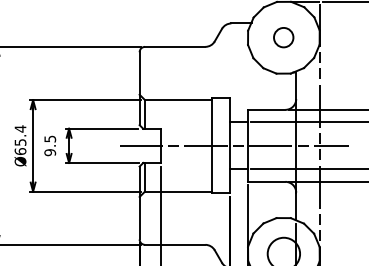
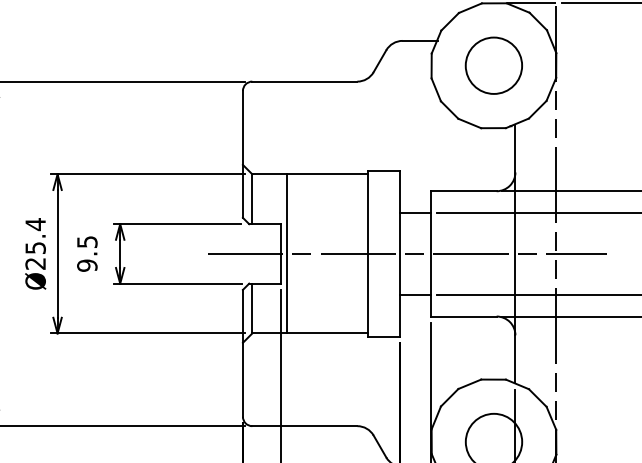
circle: (283, 37) -> (493, 65), size x1.67
line: (165, 145) -> (287, 253), added
text: (20, 151) -> (35, 263), Ø65.4 -> Ø25.4

